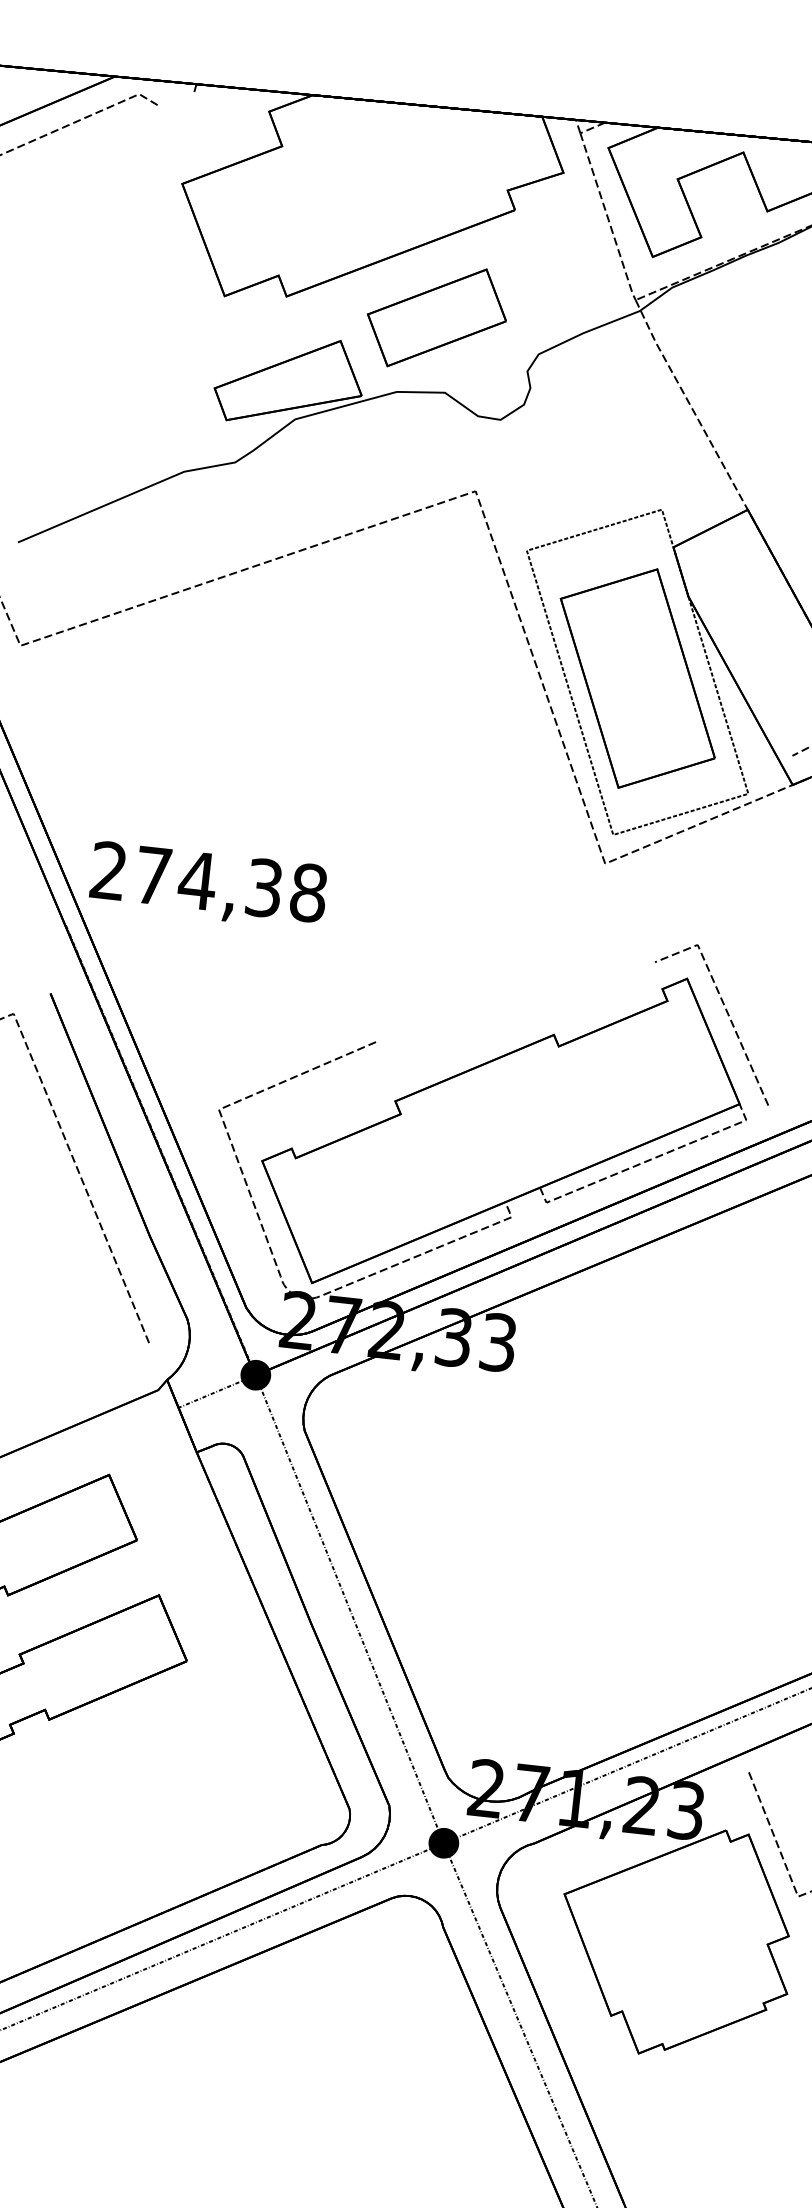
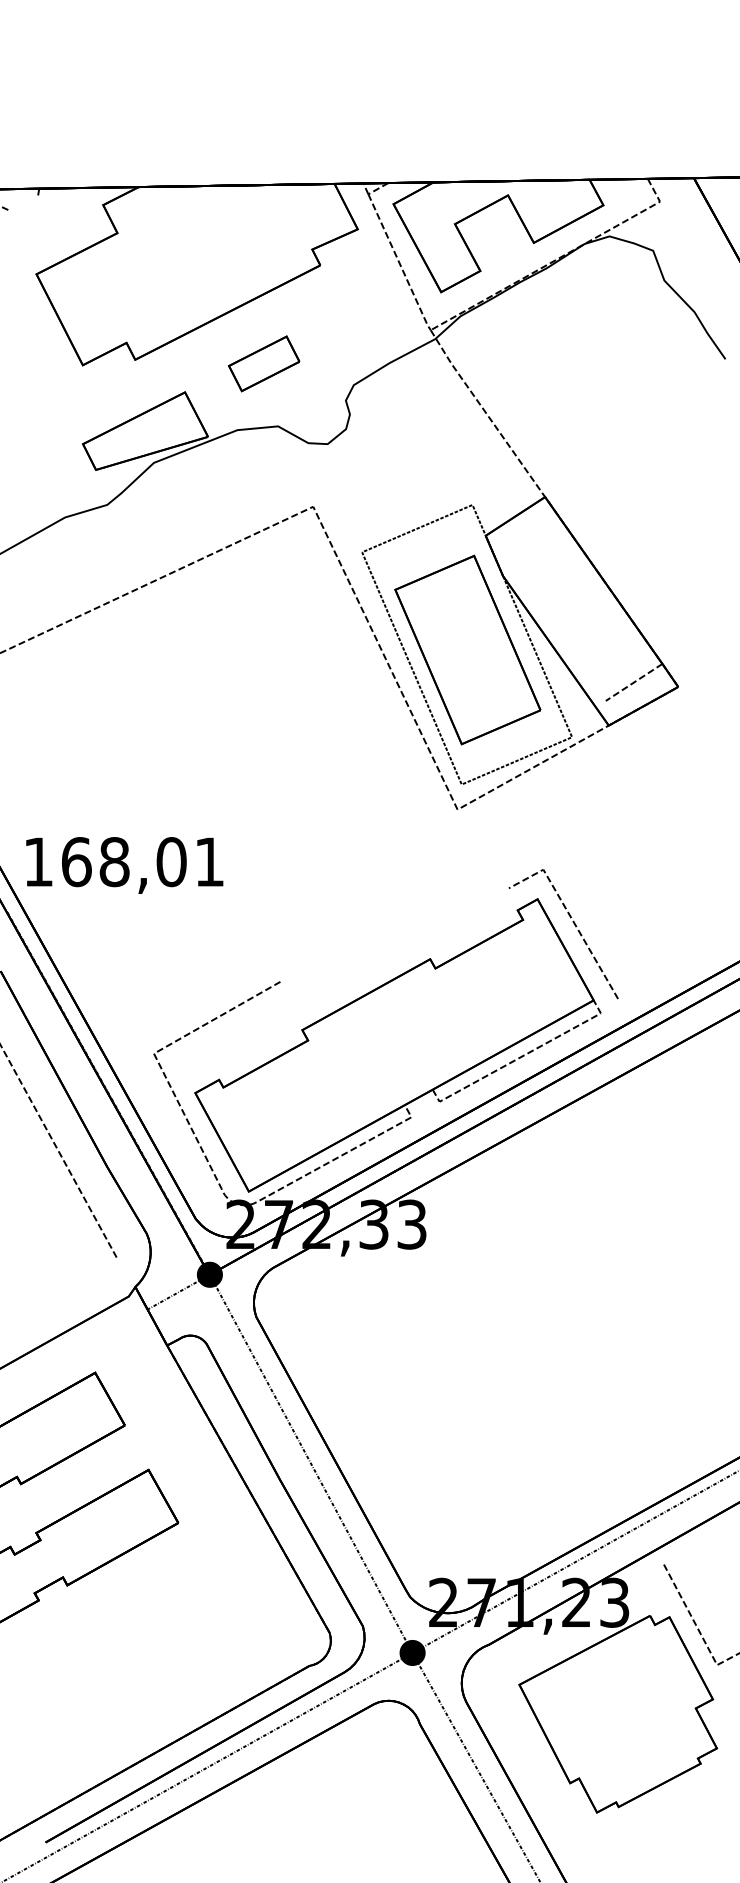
part: (435, 317) -> (263, 363), size x0.6
text: (209, 882) -> (124, 862), 274,38 -> 168,01

